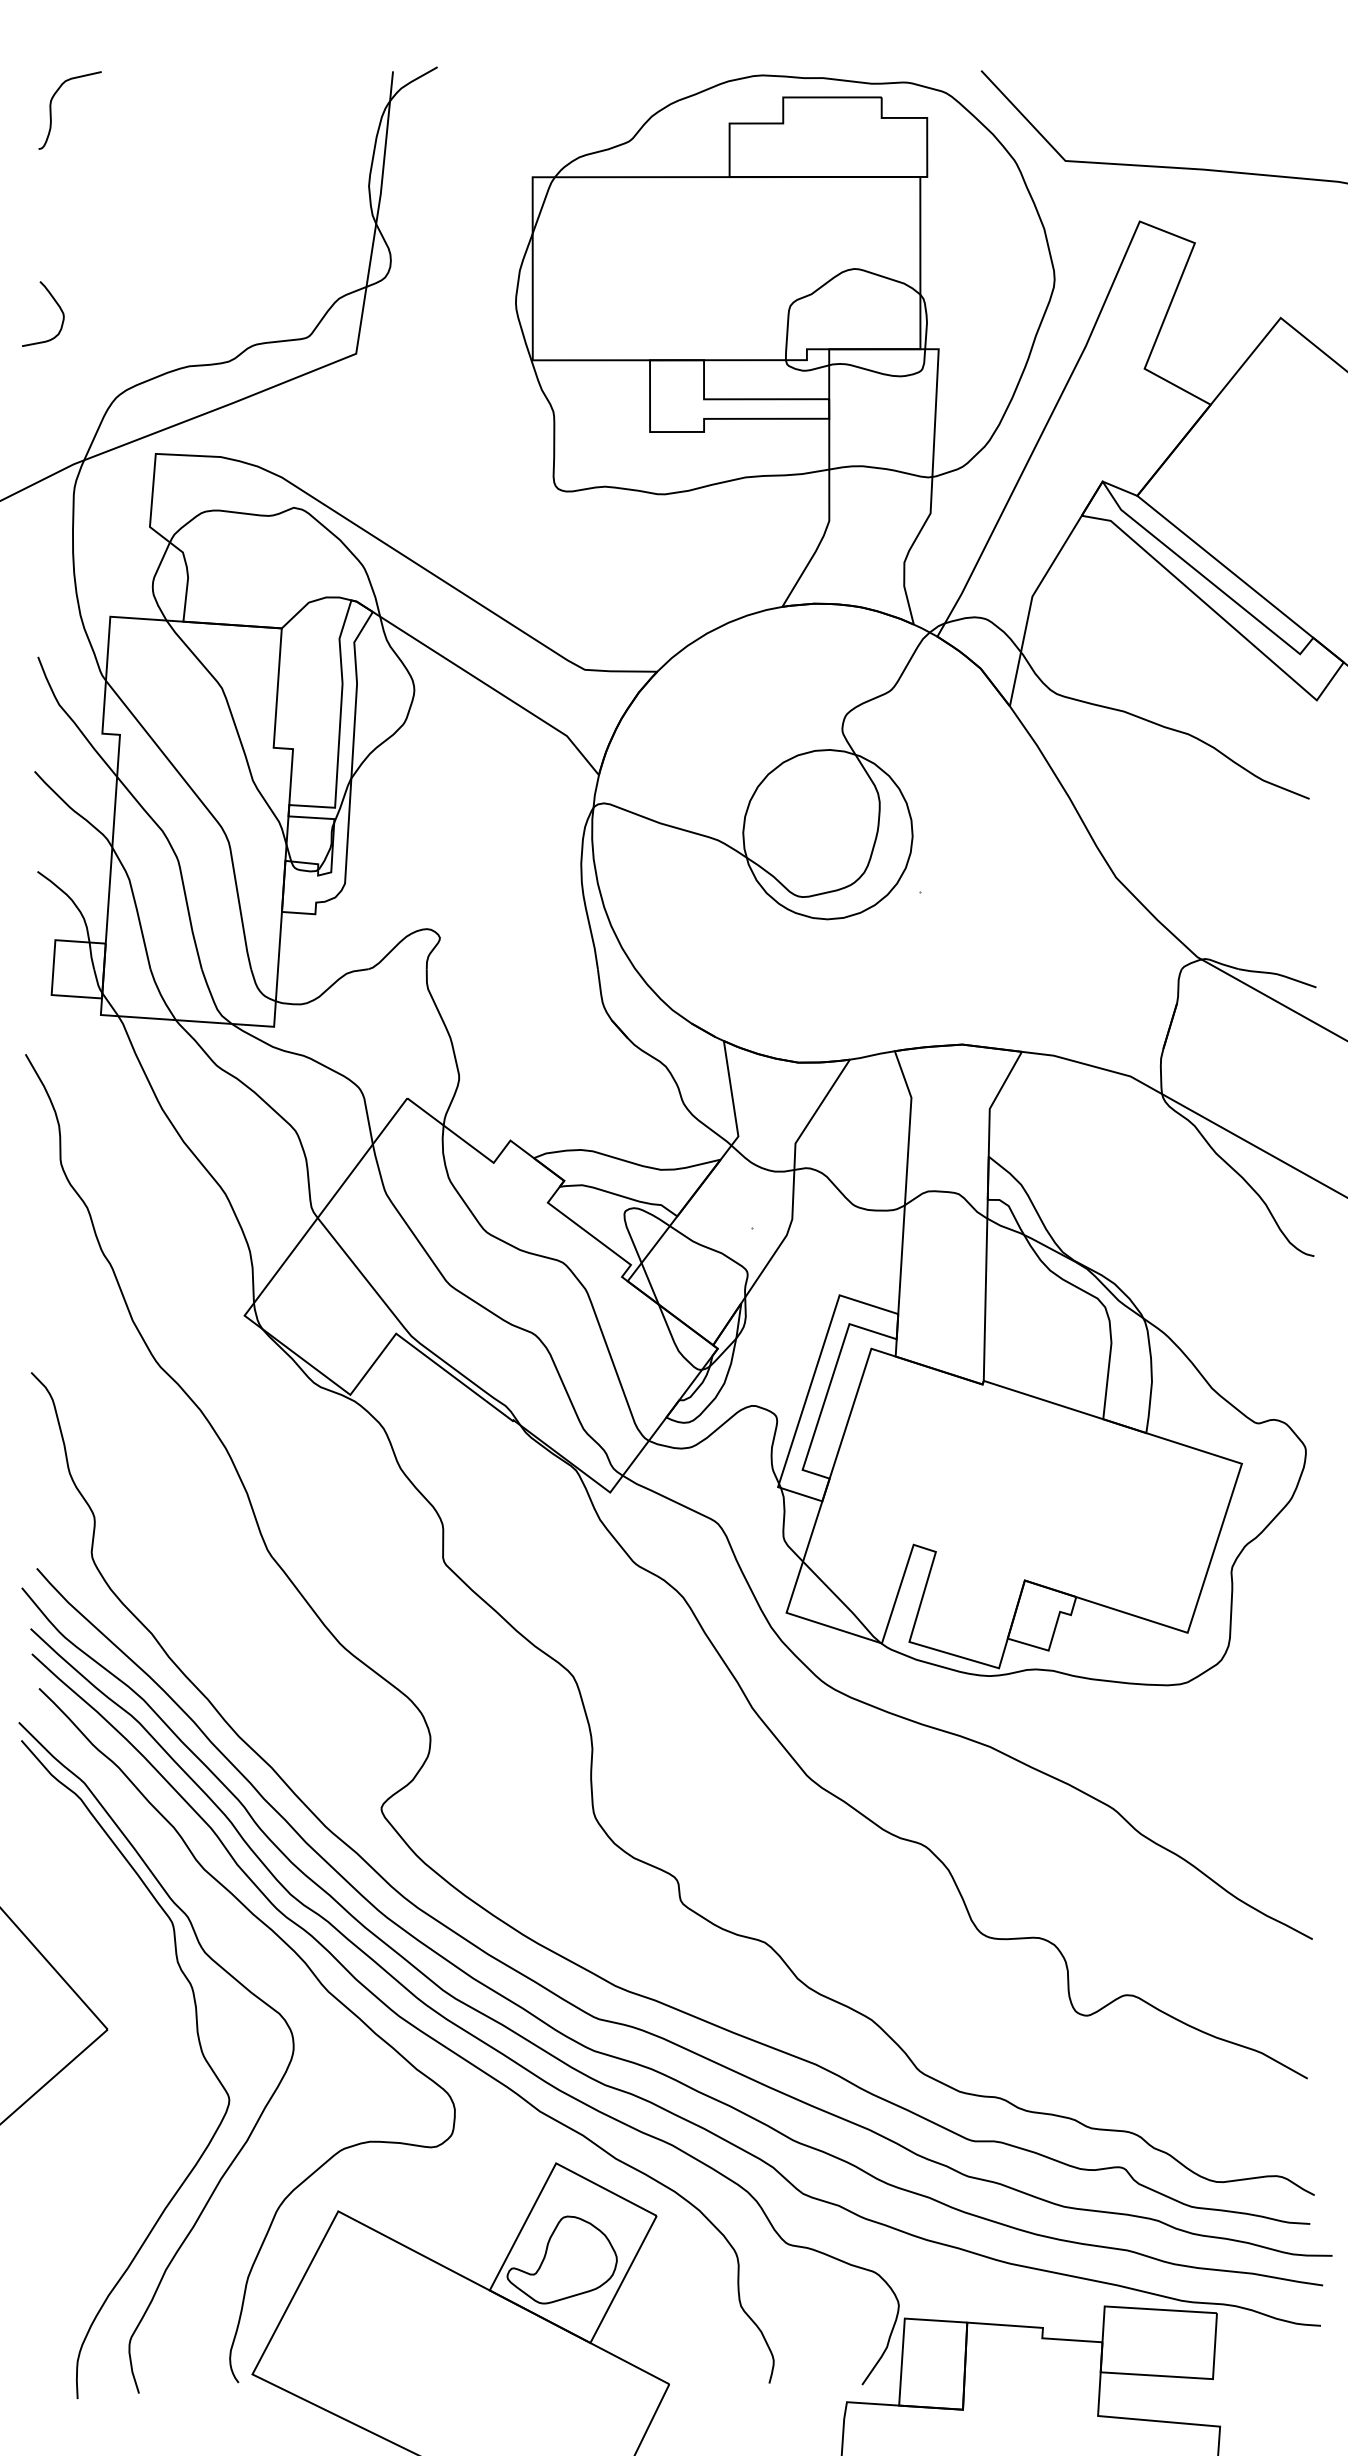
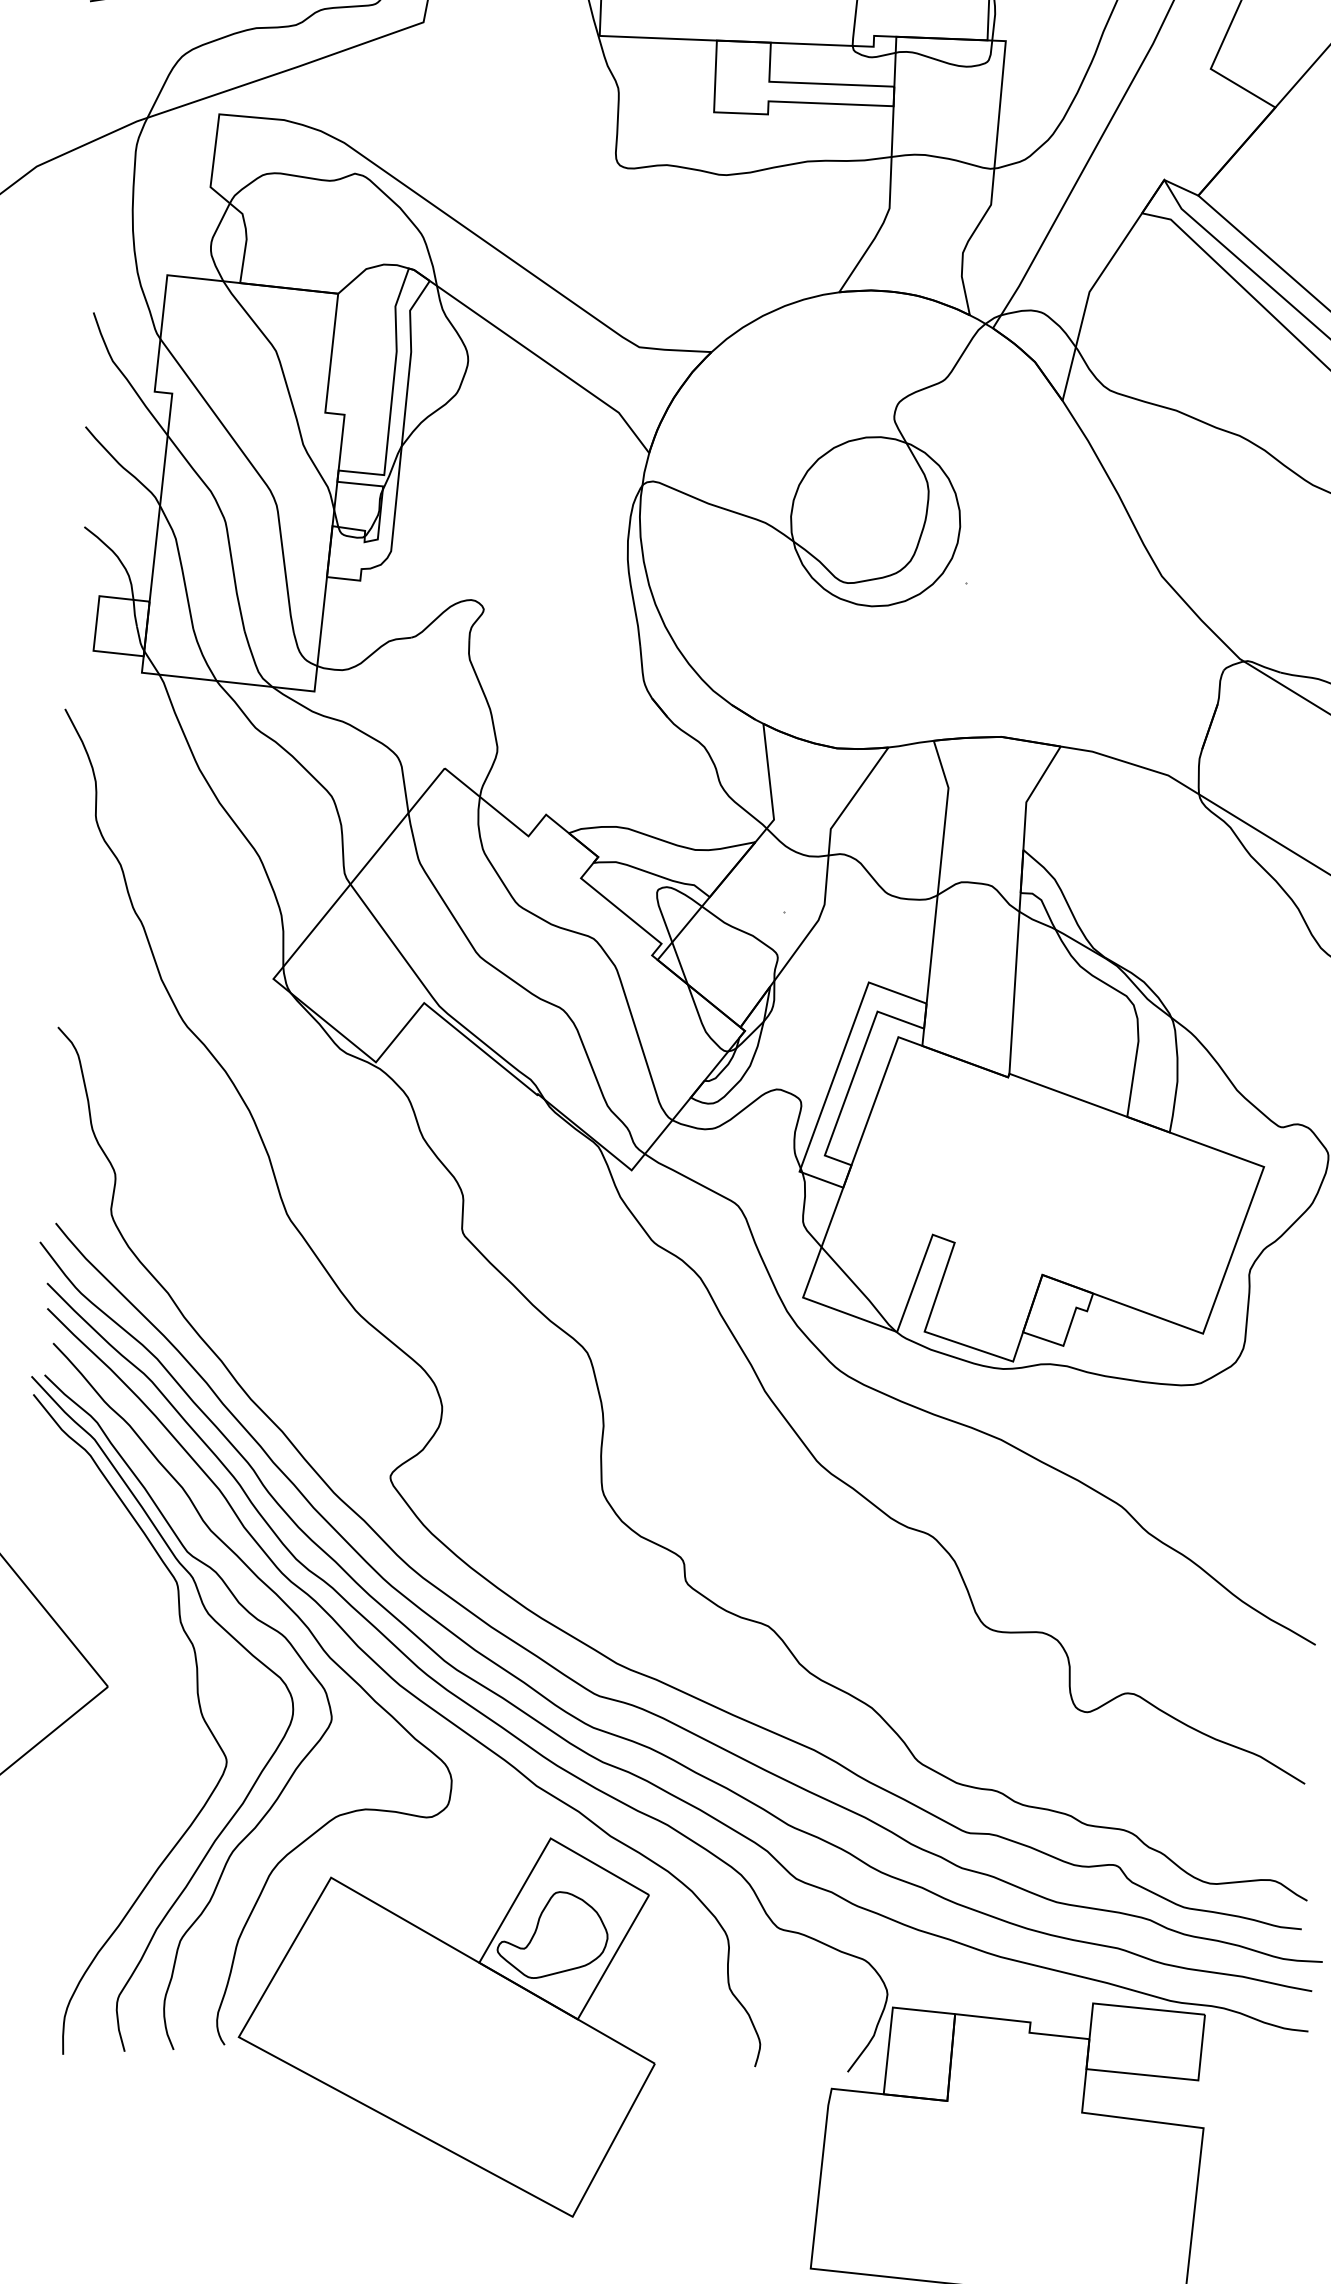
curve: (252, 1956) -> (255, 1619), added

